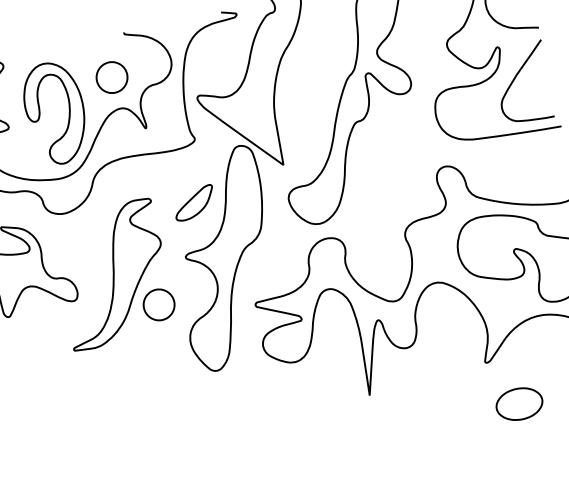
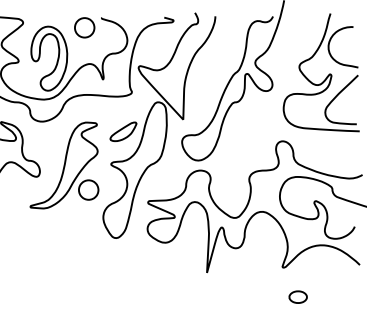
part: (111, 77) -> (84, 27), moved
part: (517, 403) -> (297, 296), size x0.6

